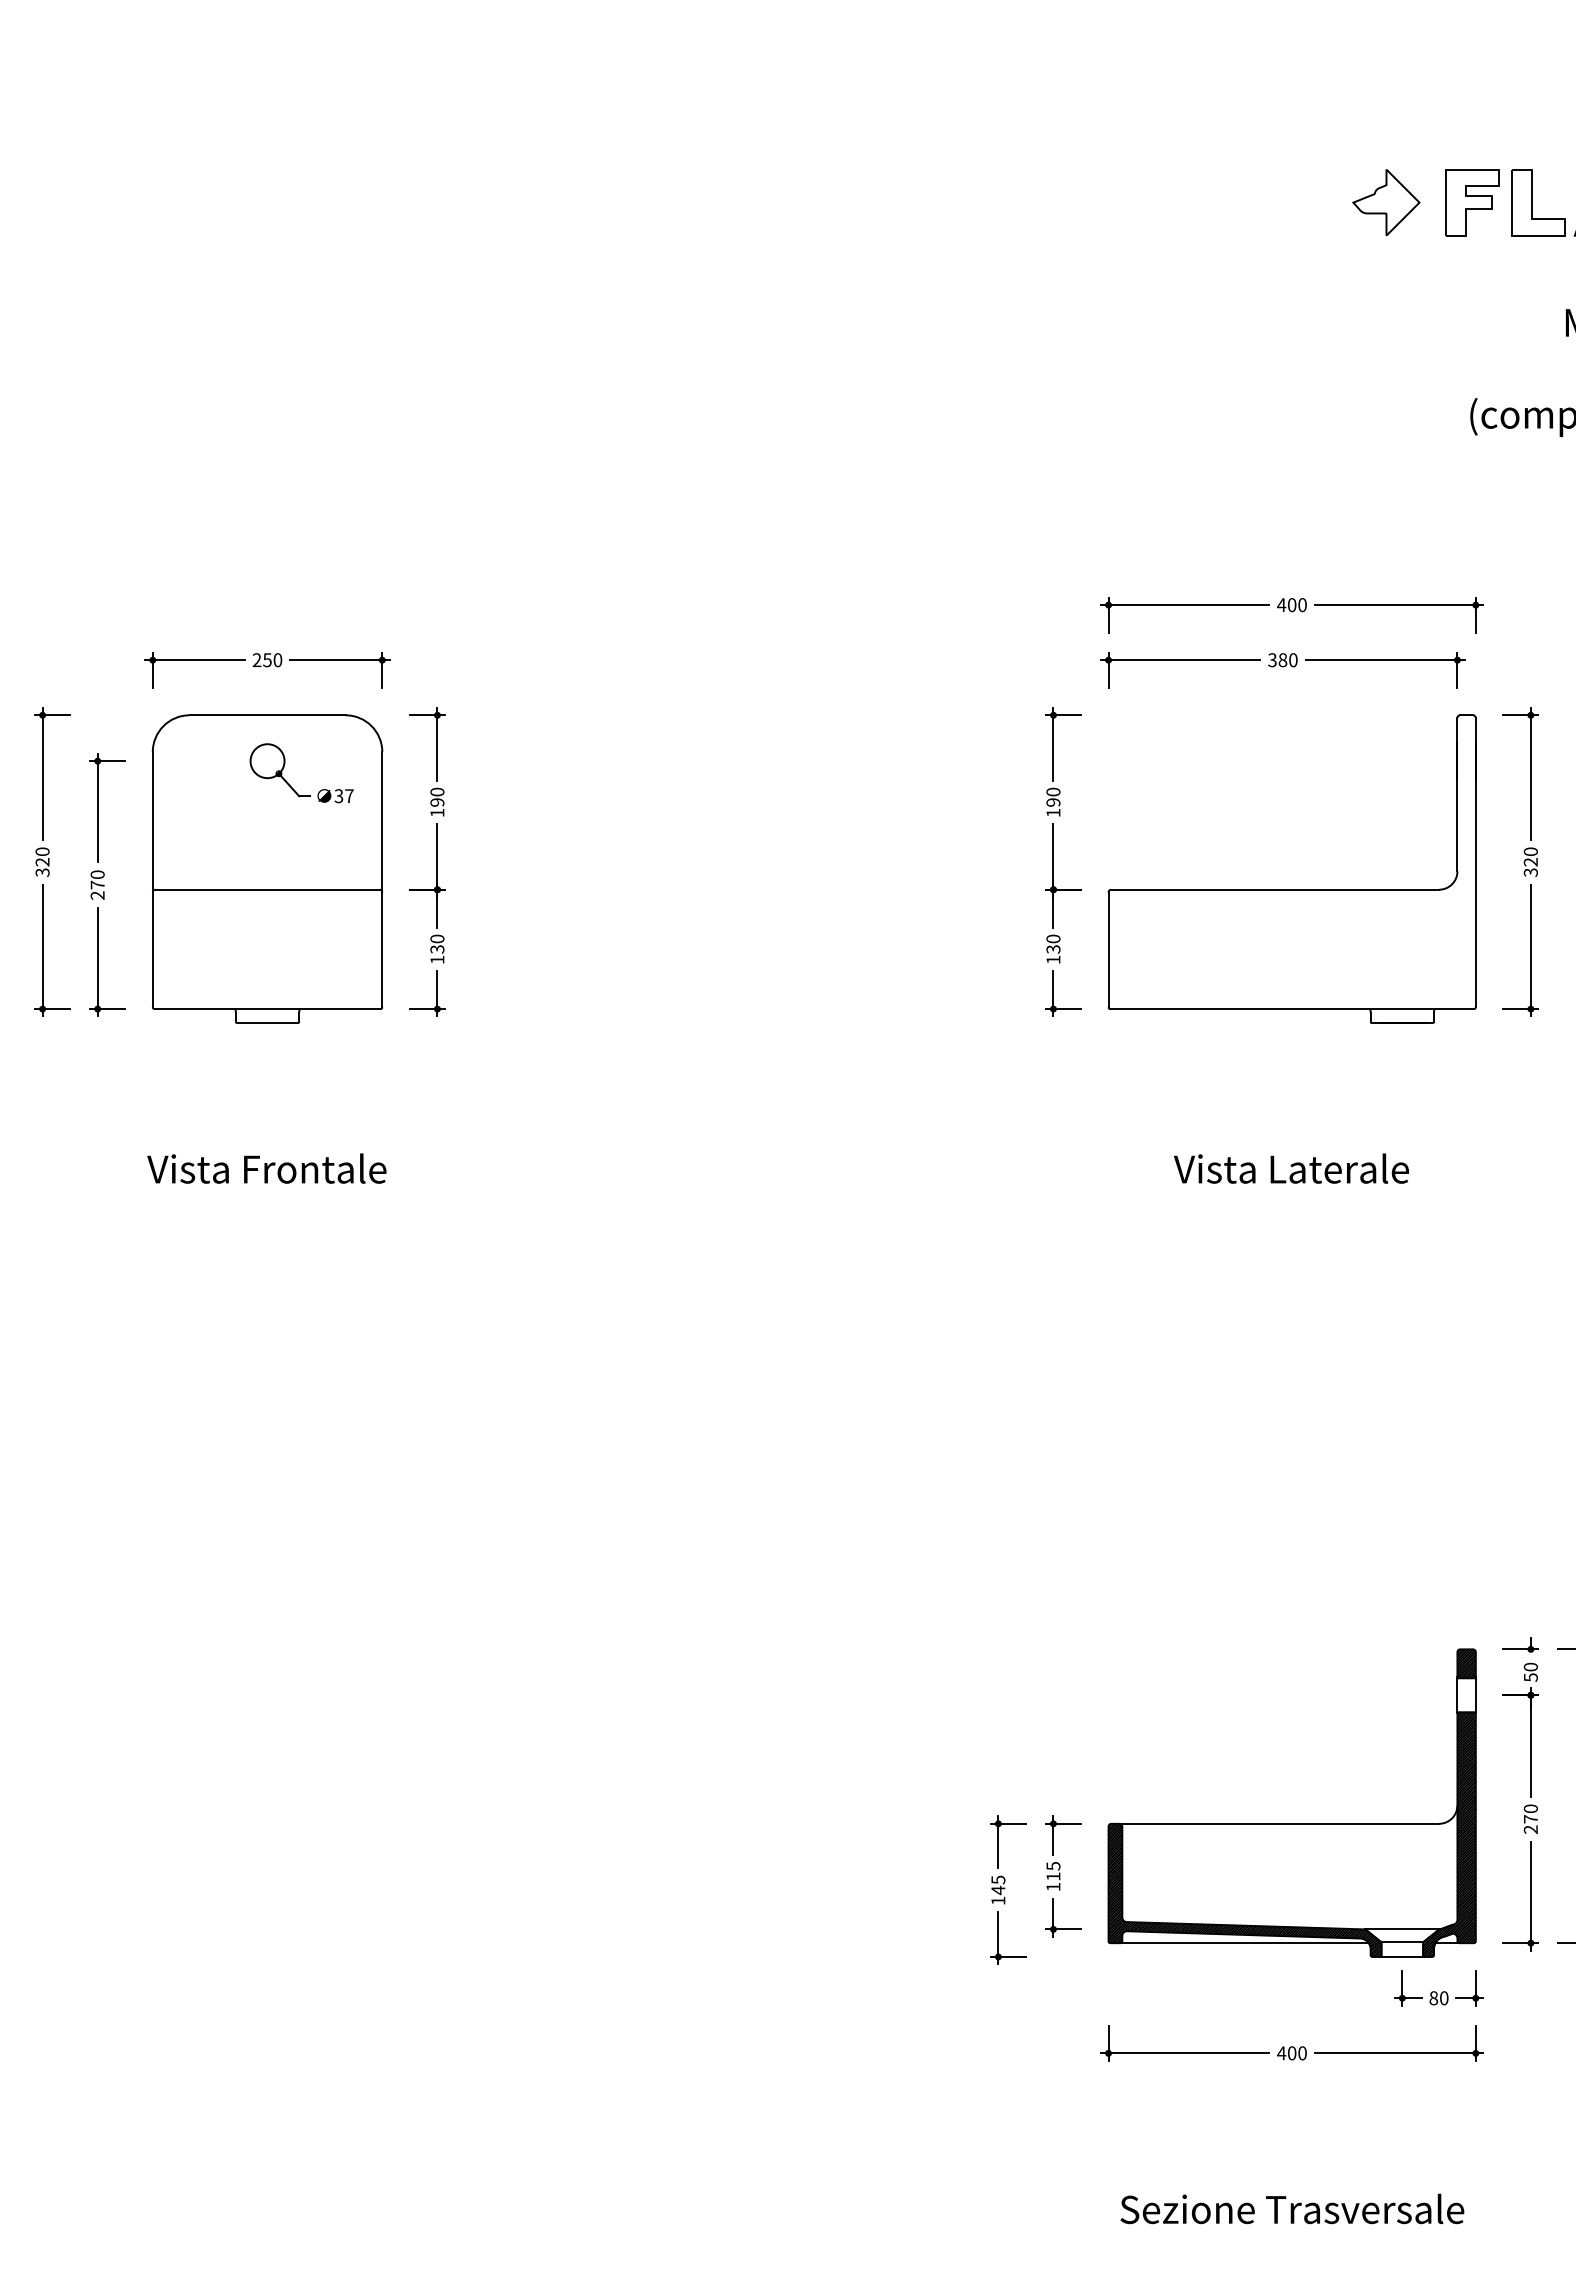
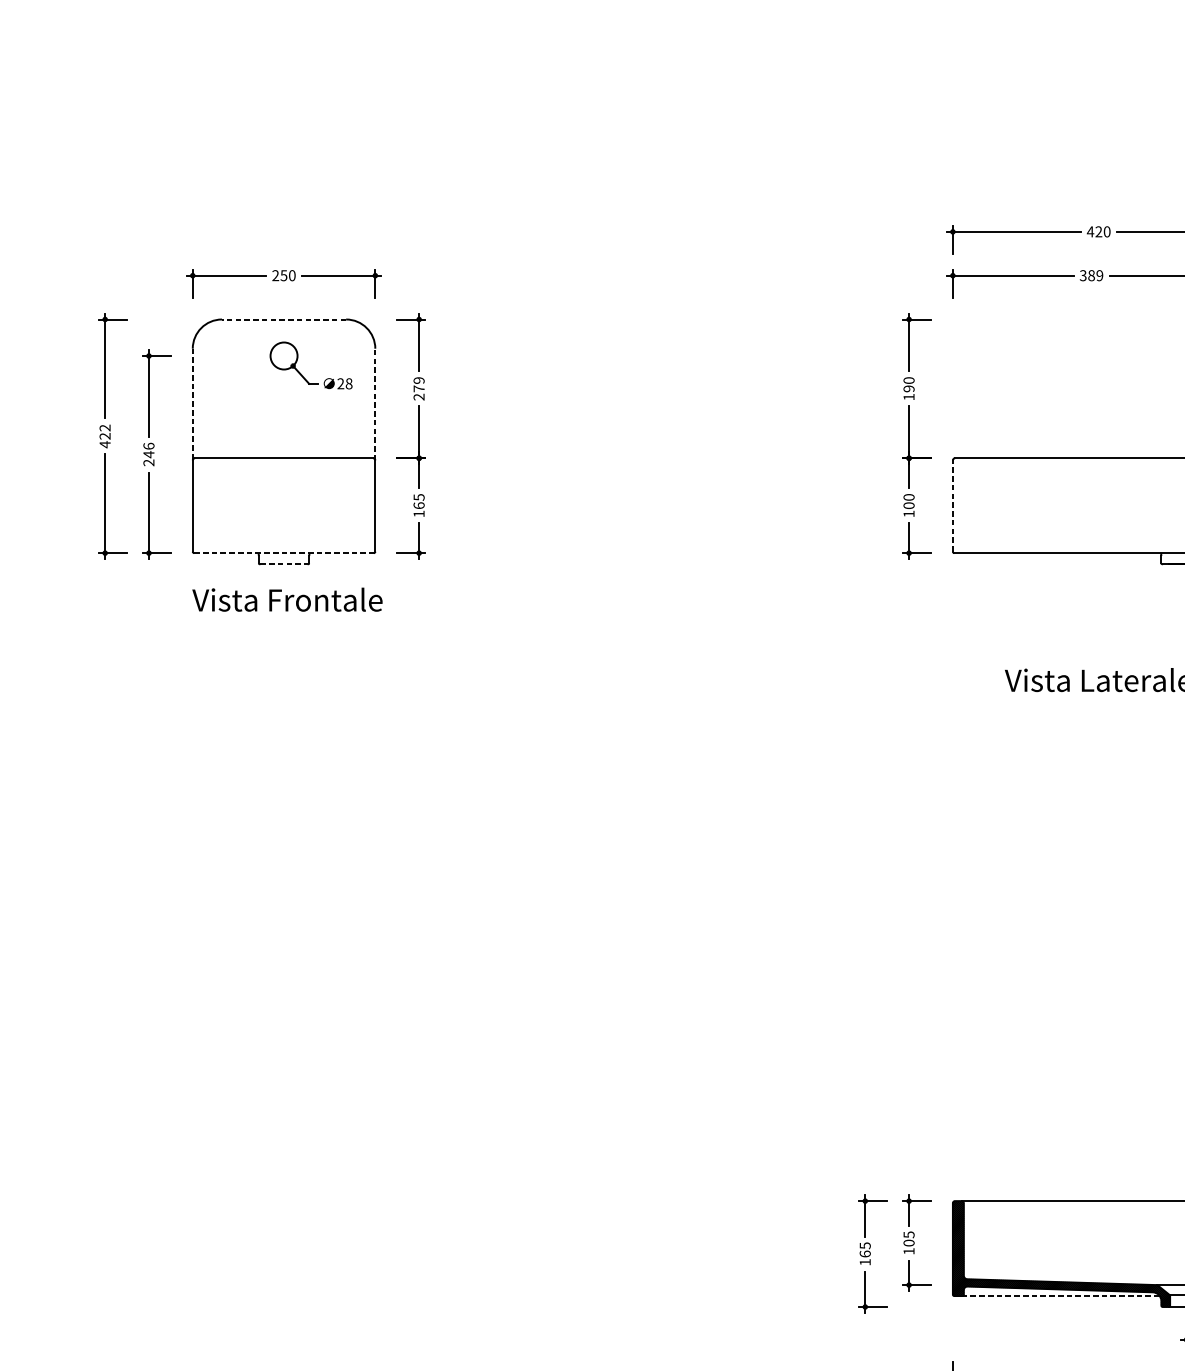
text: (1291, 605) -> (1098, 232), 400 -> 420
text: (1293, 660) -> (1099, 275), 380 -> 389
line: (267, 715) -> (284, 319), solid -> dashed
text: (343, 796) -> (344, 384), 37 -> 28
text: (437, 802) -> (419, 388), 190 -> 279
line: (382, 821) -> (375, 403), solid -> dashed
line: (152, 822) -> (192, 404), solid -> dashed
text: (42, 862) -> (105, 436), 320 -> 422
text: (97, 879) -> (148, 450), 270 -> 246
text: (437, 943) -> (419, 500), 130 -> 165
text: (1053, 949) -> (909, 505), 130 -> 100
line: (1108, 949) -> (952, 505), solid -> dashed
line: (267, 1009) -> (284, 553), solid -> dashed
line: (267, 1022) -> (284, 563), solid -> dashed
text: (266, 1168) -> (287, 599), moved
text: (1053, 1876) -> (909, 1243), 115 -> 105
text: (998, 1890) -> (865, 1254), 145 -> 165
line: (1244, 1943) -> (1061, 1296), solid -> dashed

